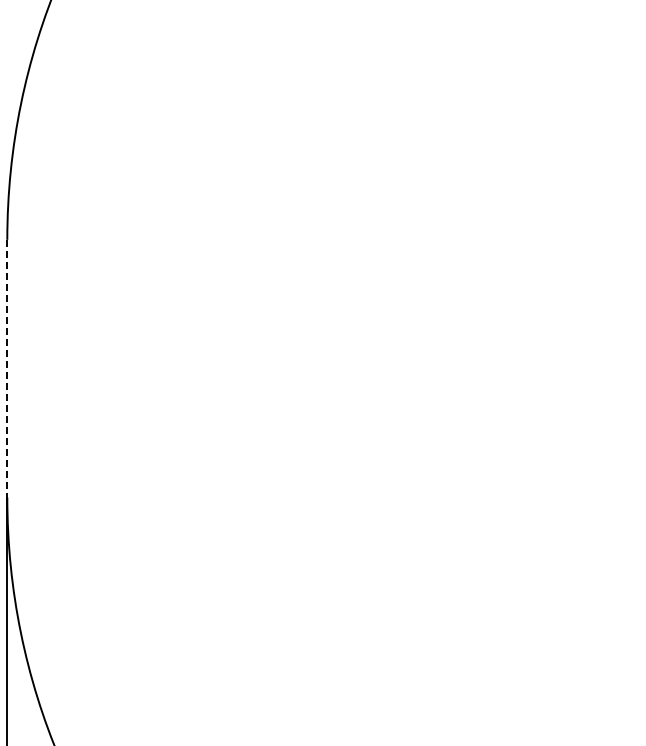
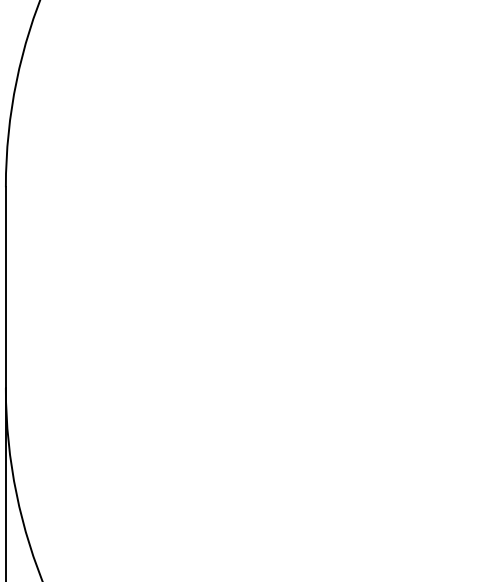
line: (7, 368) -> (6, 287), dashed -> solid

